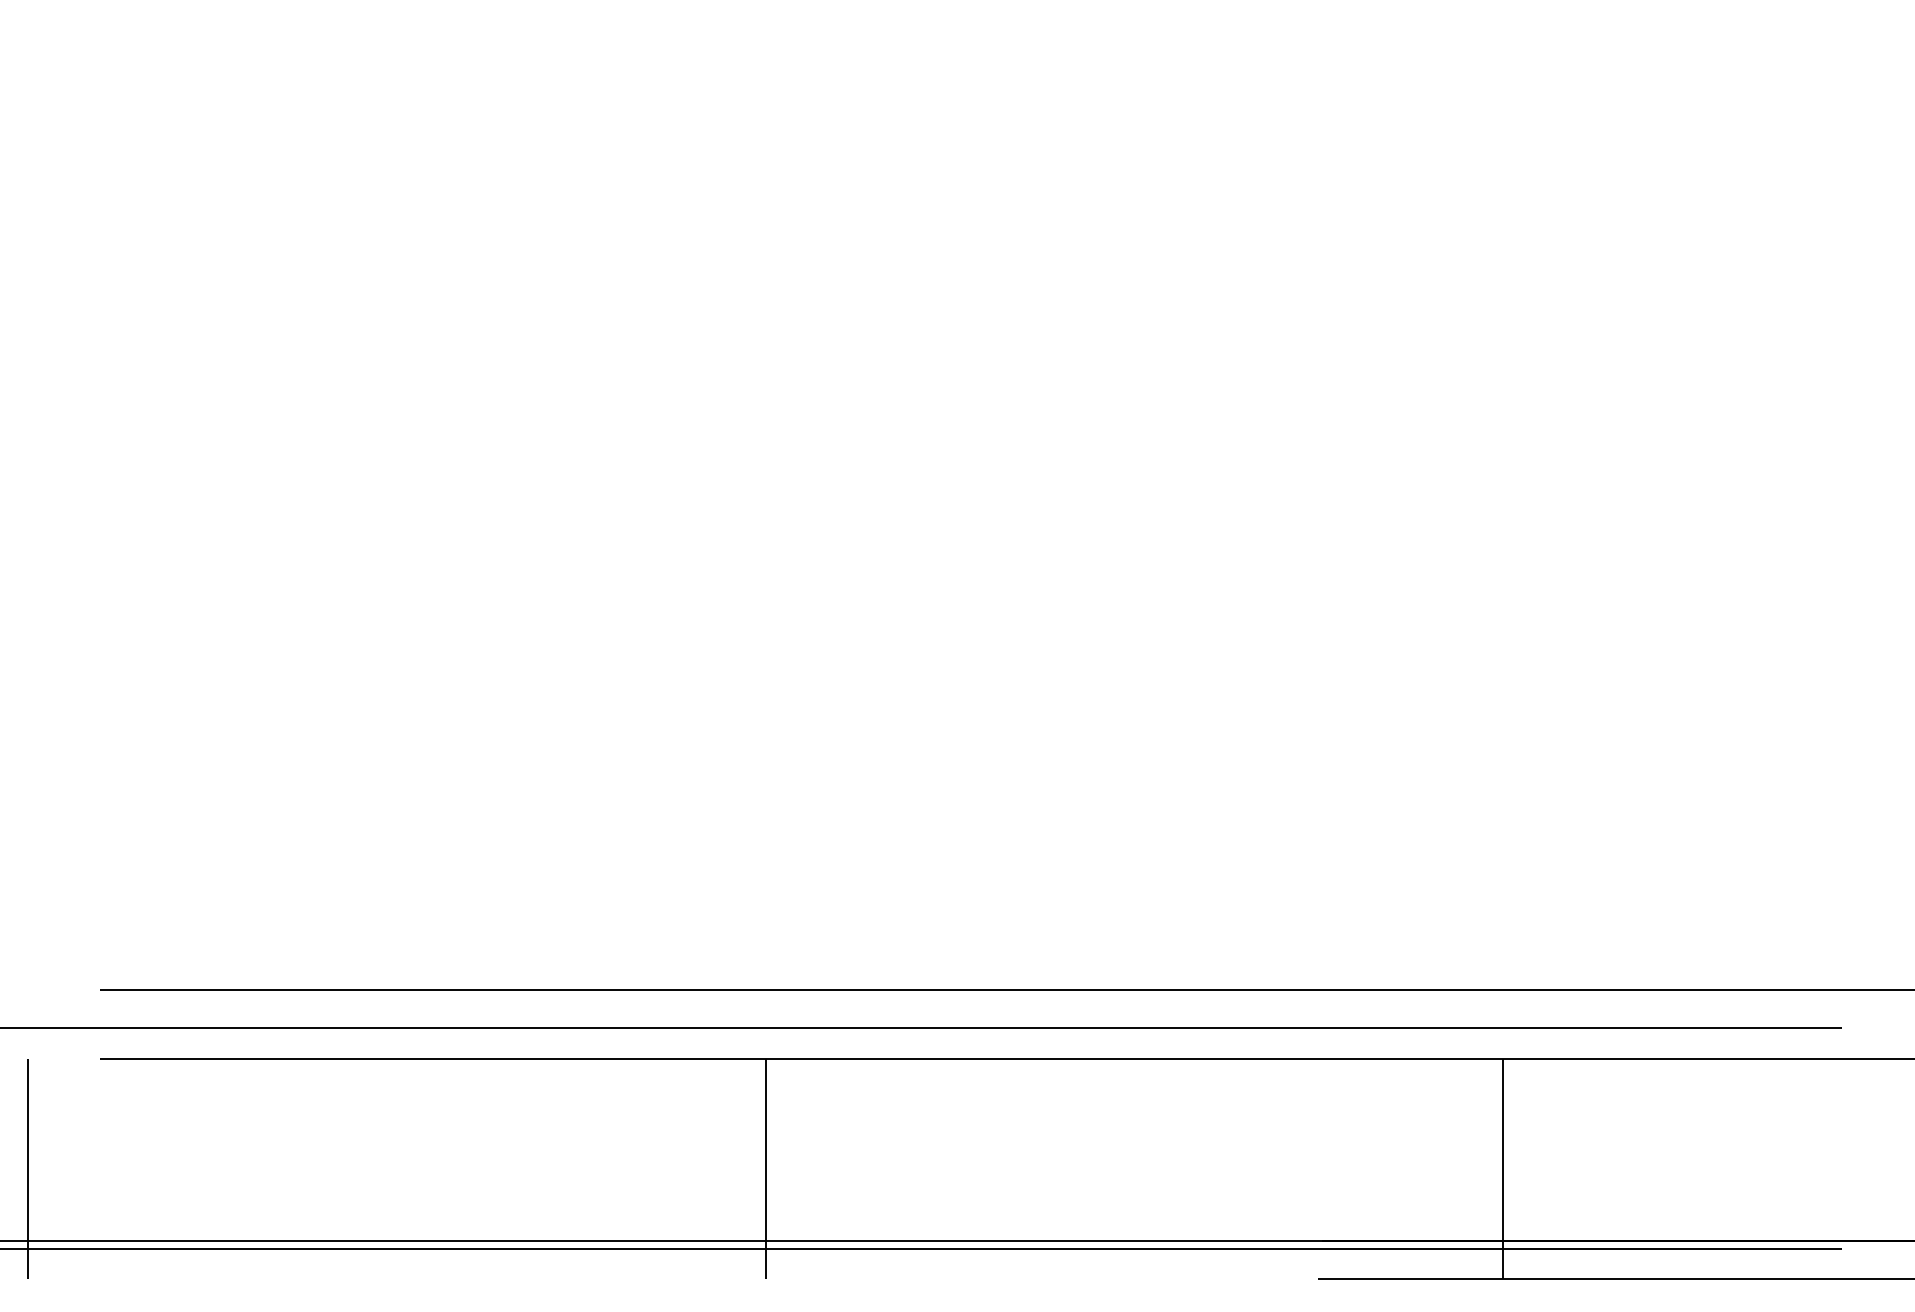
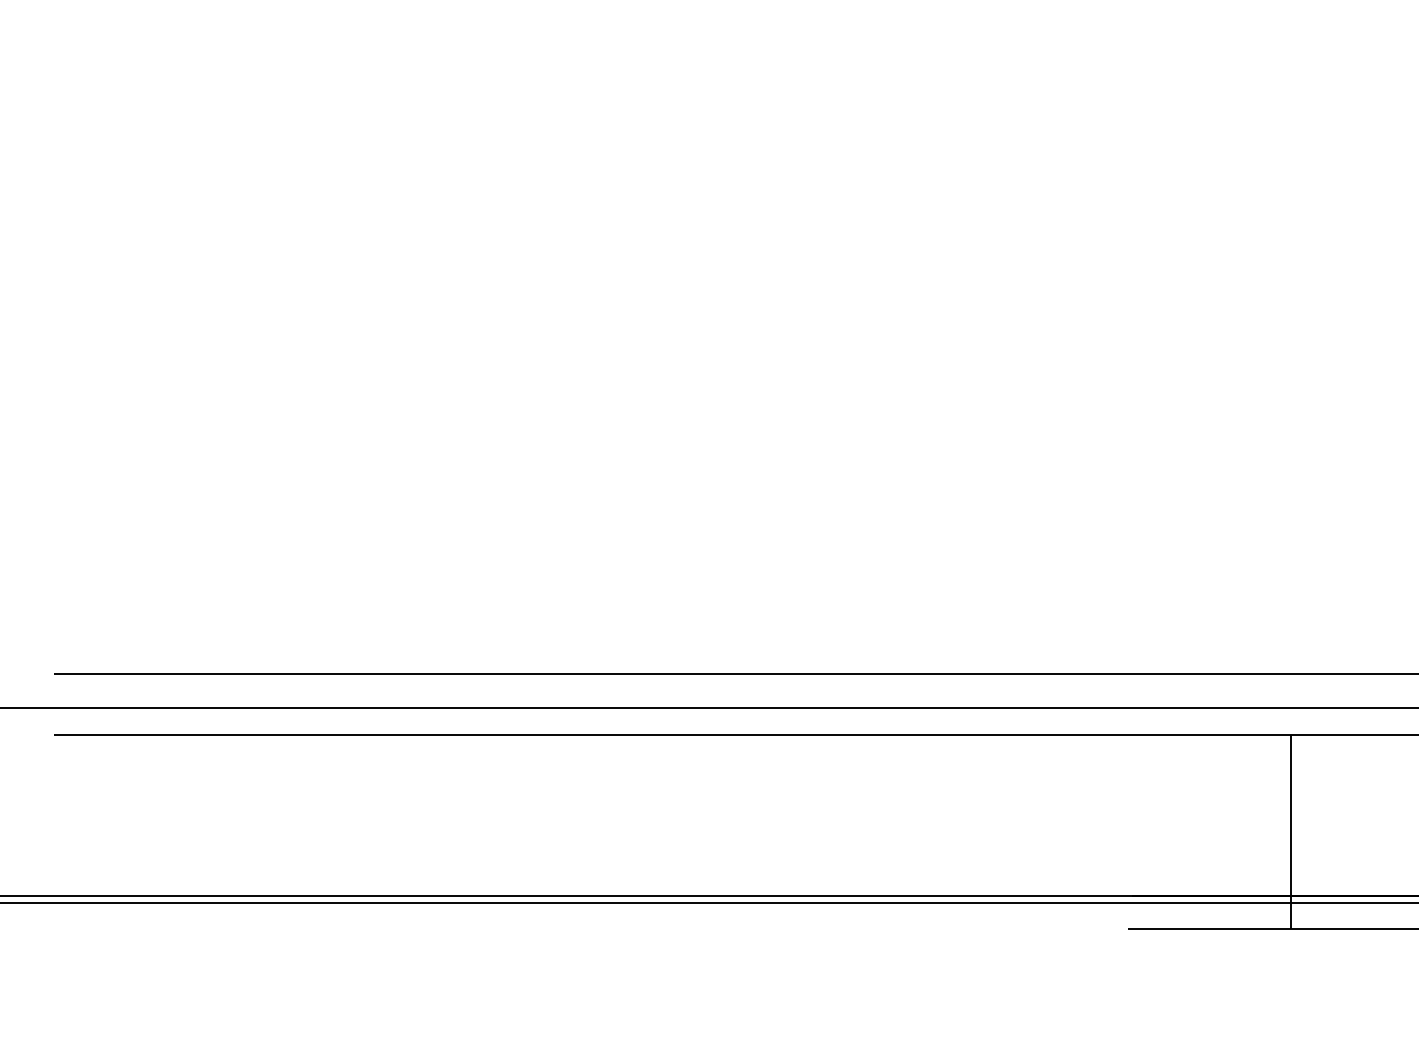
line: (765, 1168) -> (640, 831), removed

